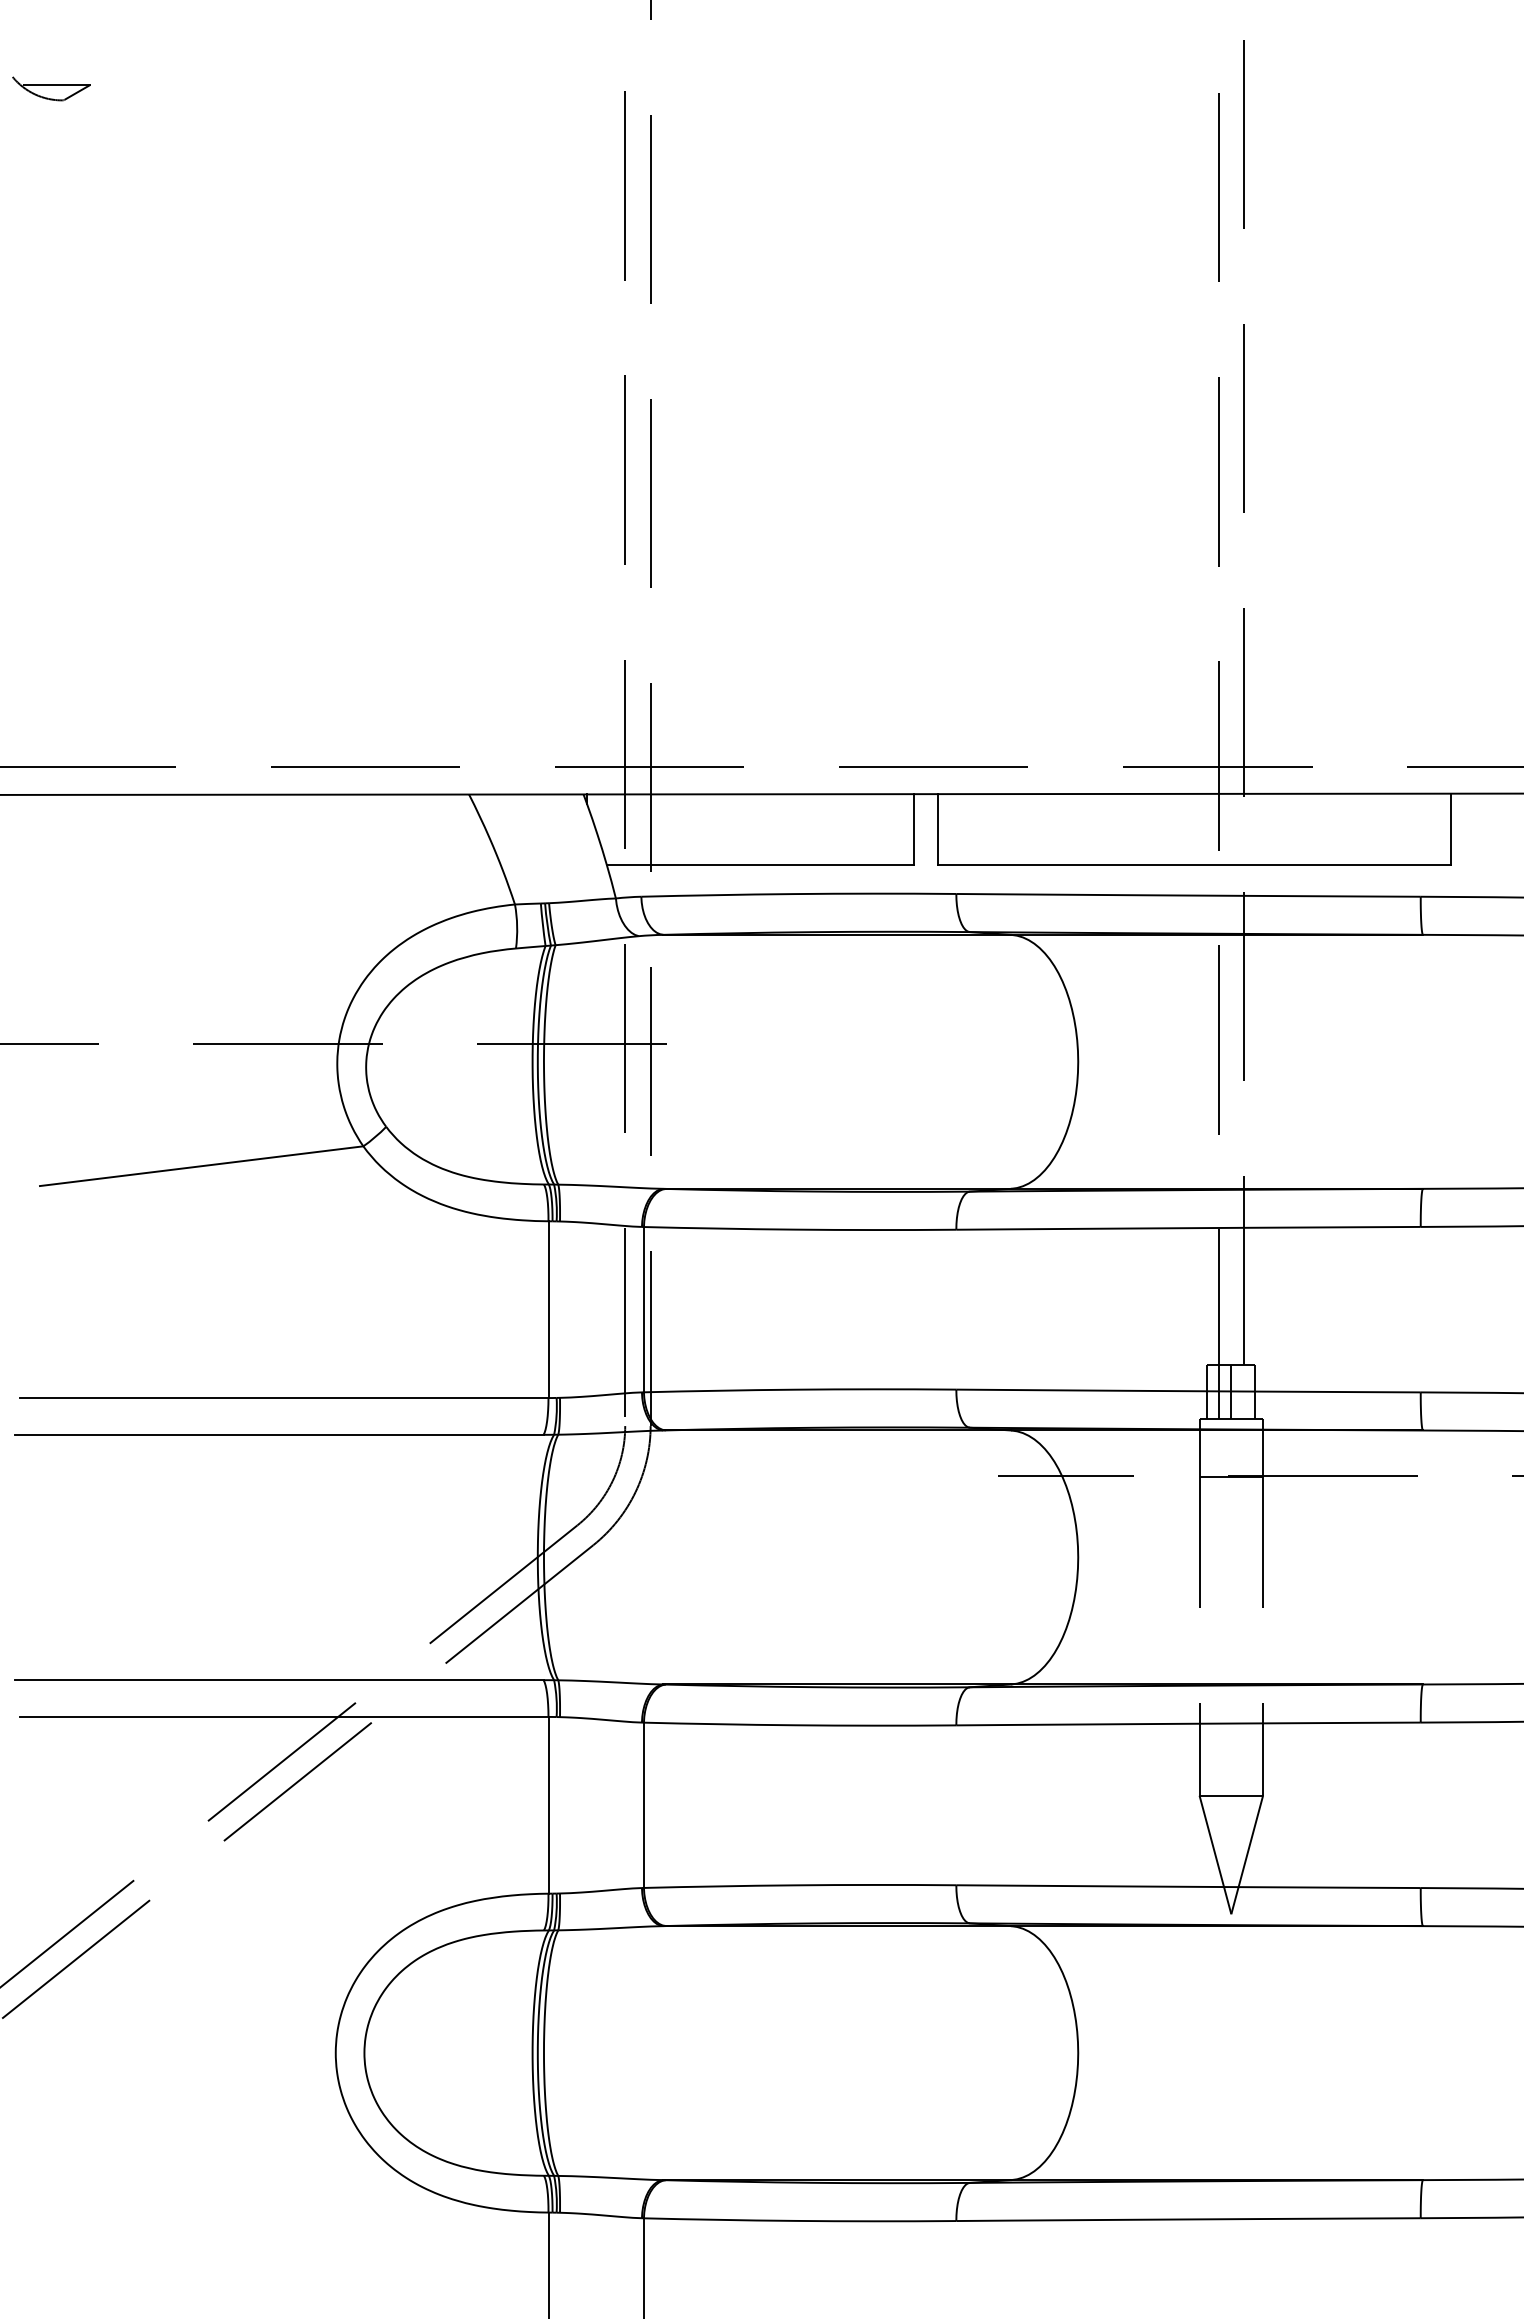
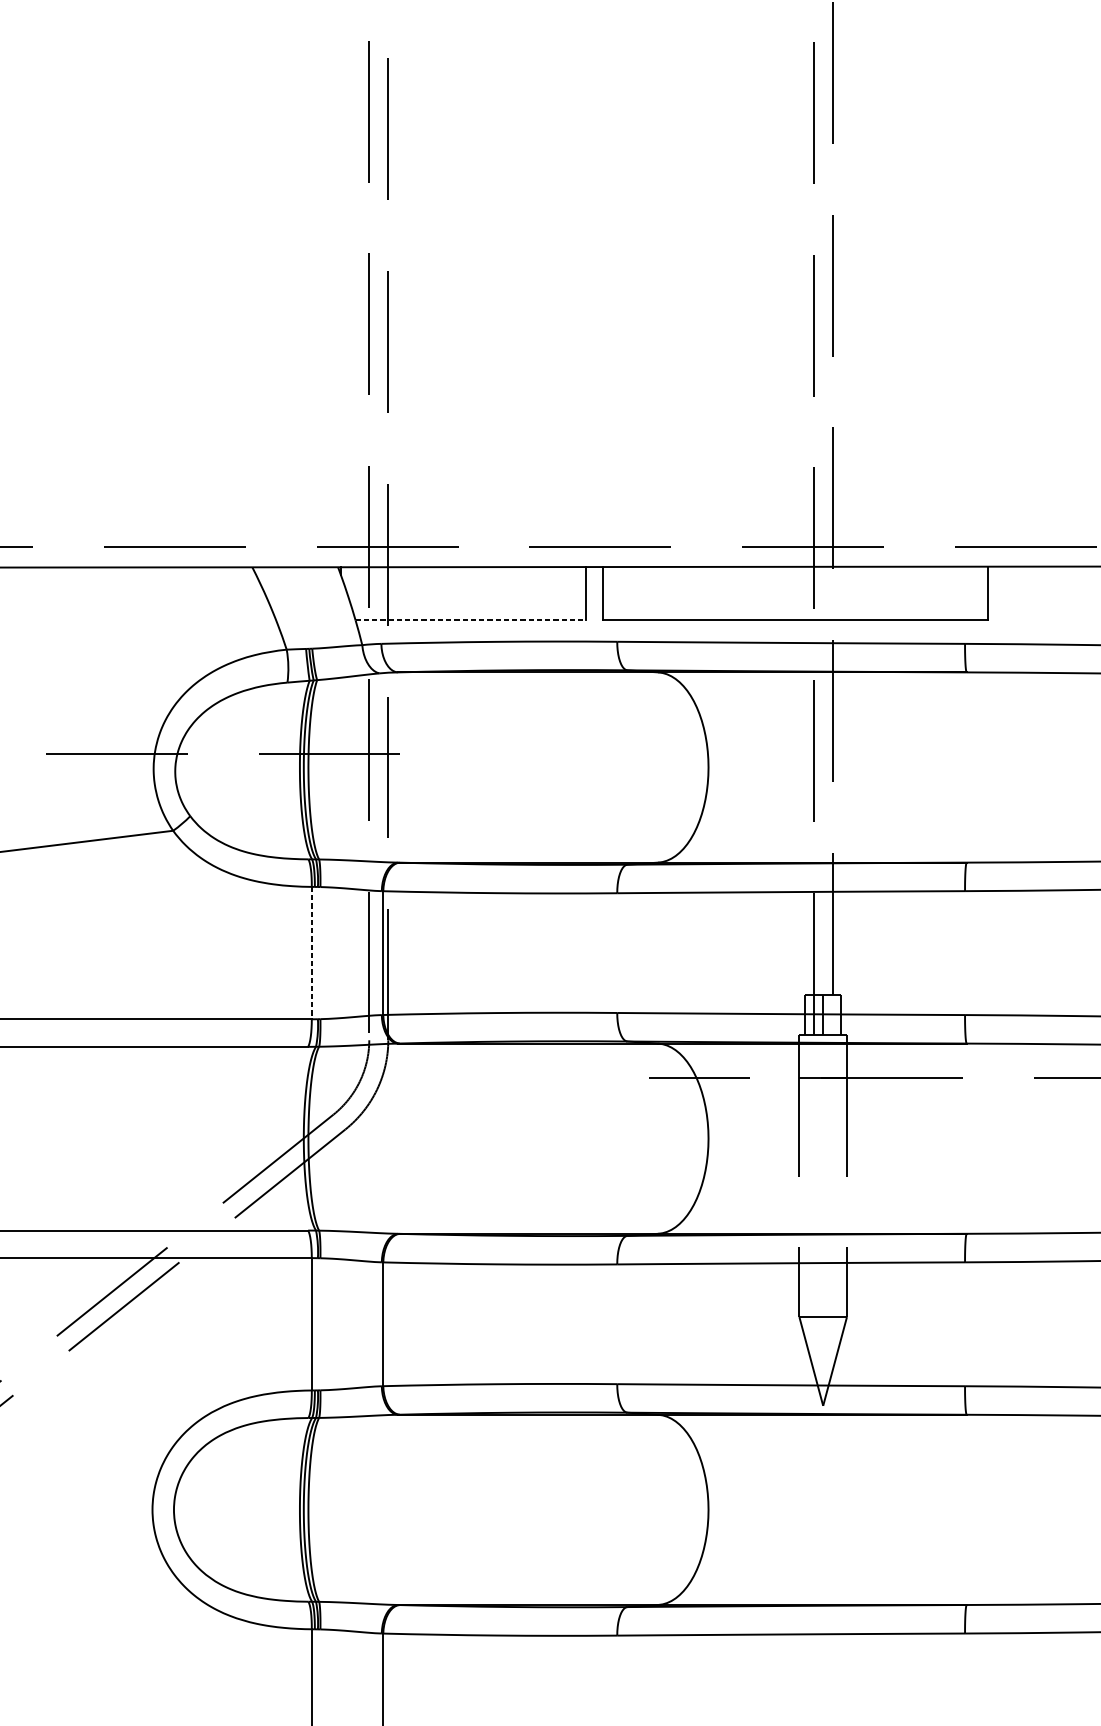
line: (760, 865) -> (470, 620), solid -> dashed
line: (548, 1310) -> (311, 953), solid -> dashed

